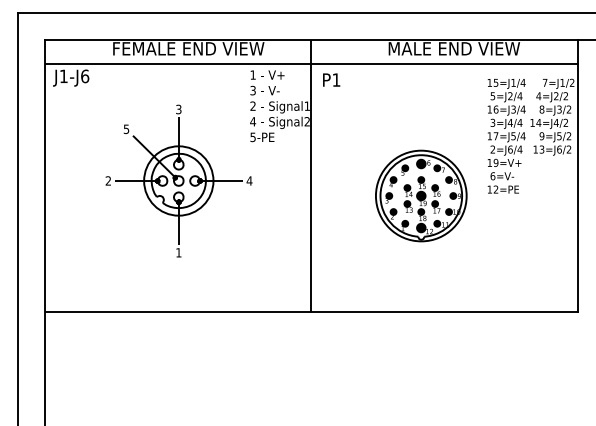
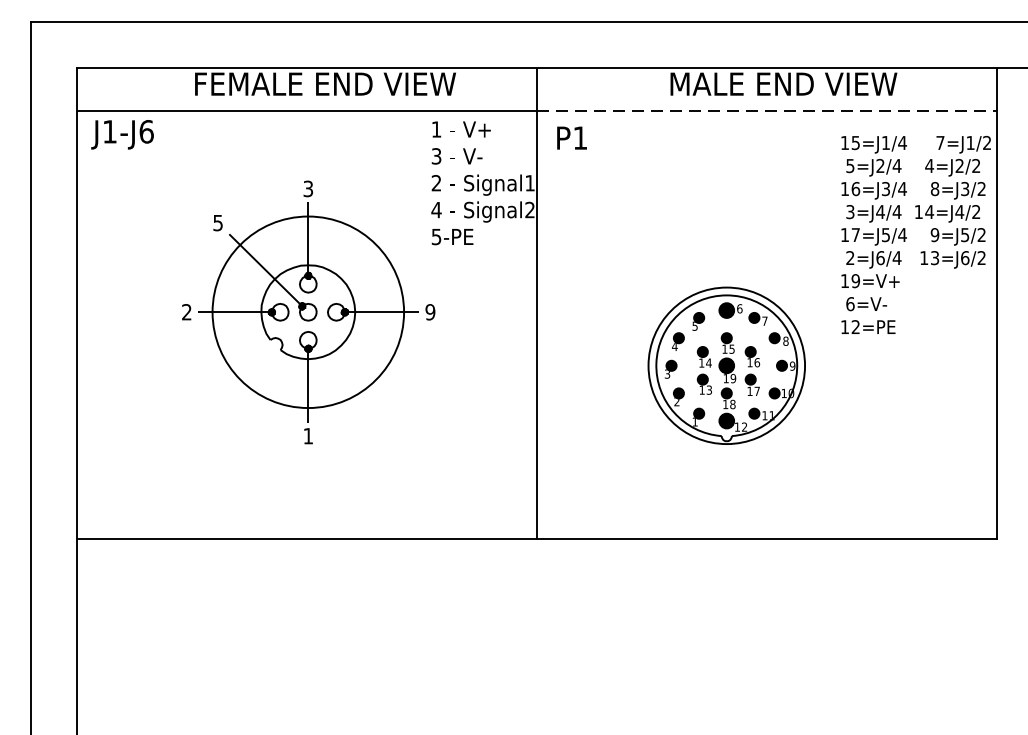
line: (445, 64) -> (768, 111), solid -> dashed
circle: (178, 180) -> (307, 311), size x1.6
text: (249, 180) -> (430, 311), 4 -> 9
part: (421, 195) -> (727, 364), moved

